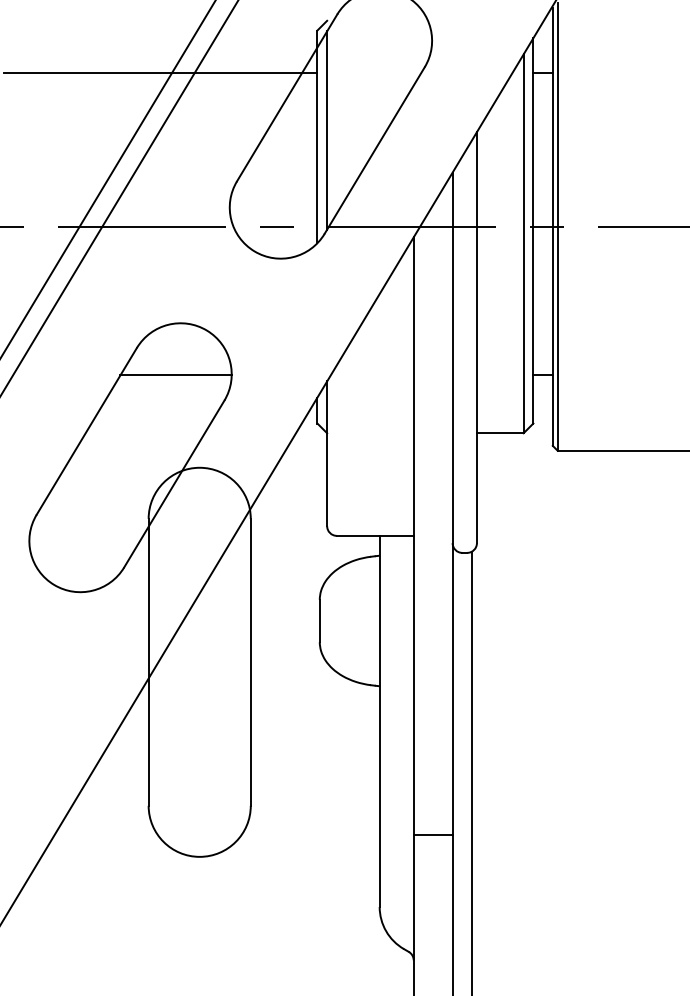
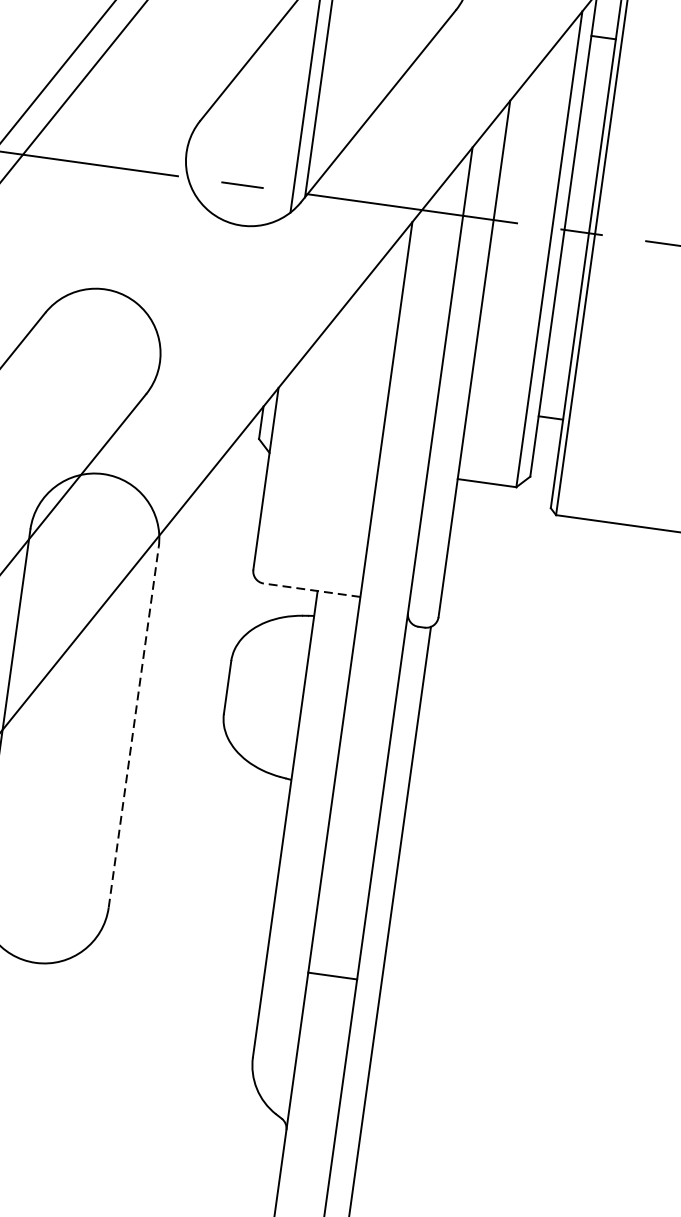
line: (175, 375) -> (89, 353), removed
line: (374, 535) -> (311, 589), solid -> dashed
line: (250, 661) -> (133, 726), solid -> dashed

